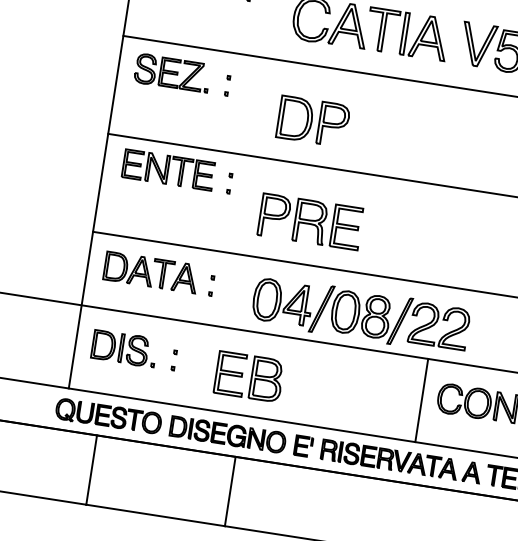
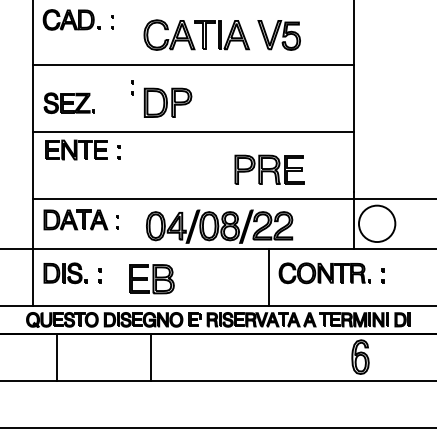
part: (170, 73) -> (68, 103), moved
part: (227, 85) -> (132, 87), moved
part: (310, 221) -> (269, 169), moved

